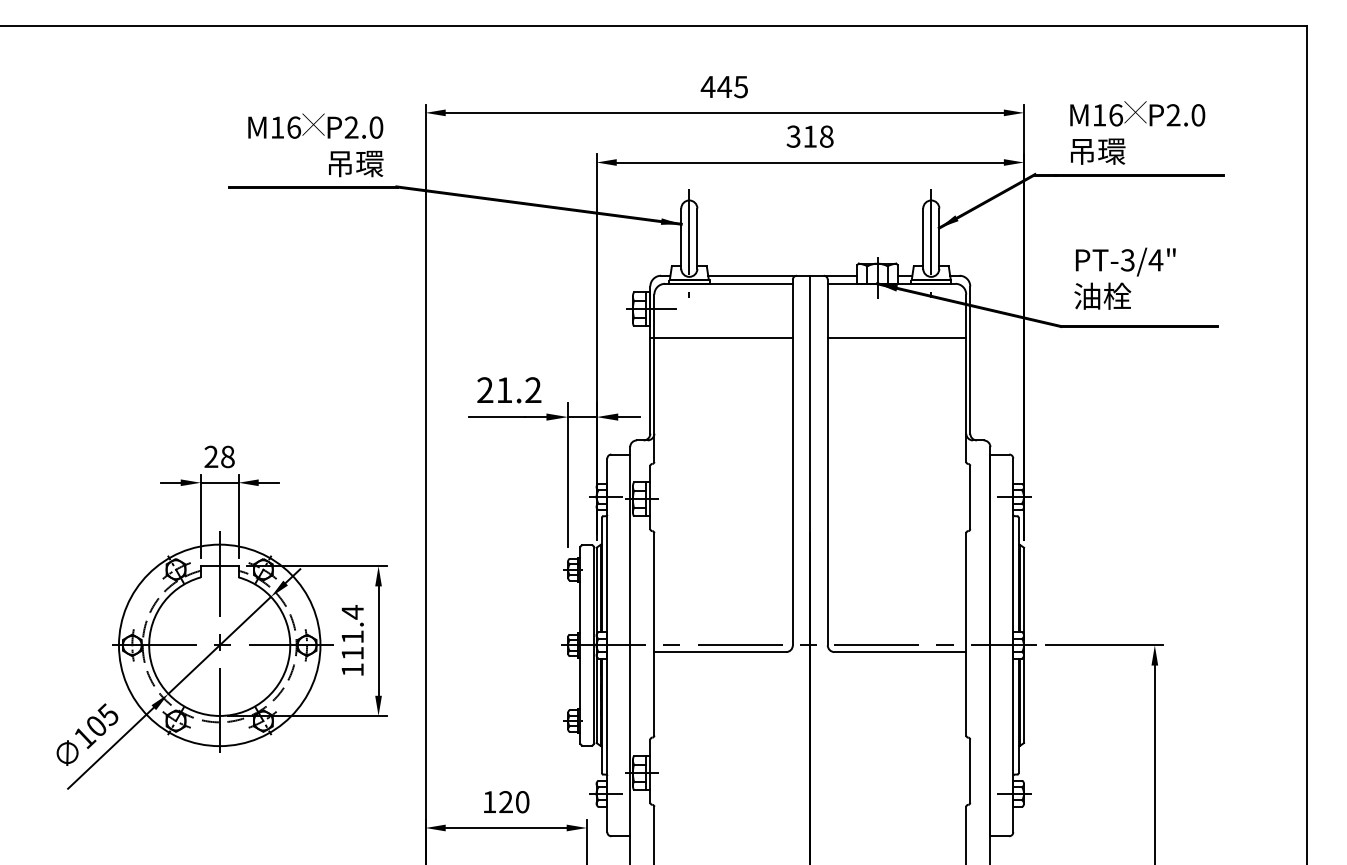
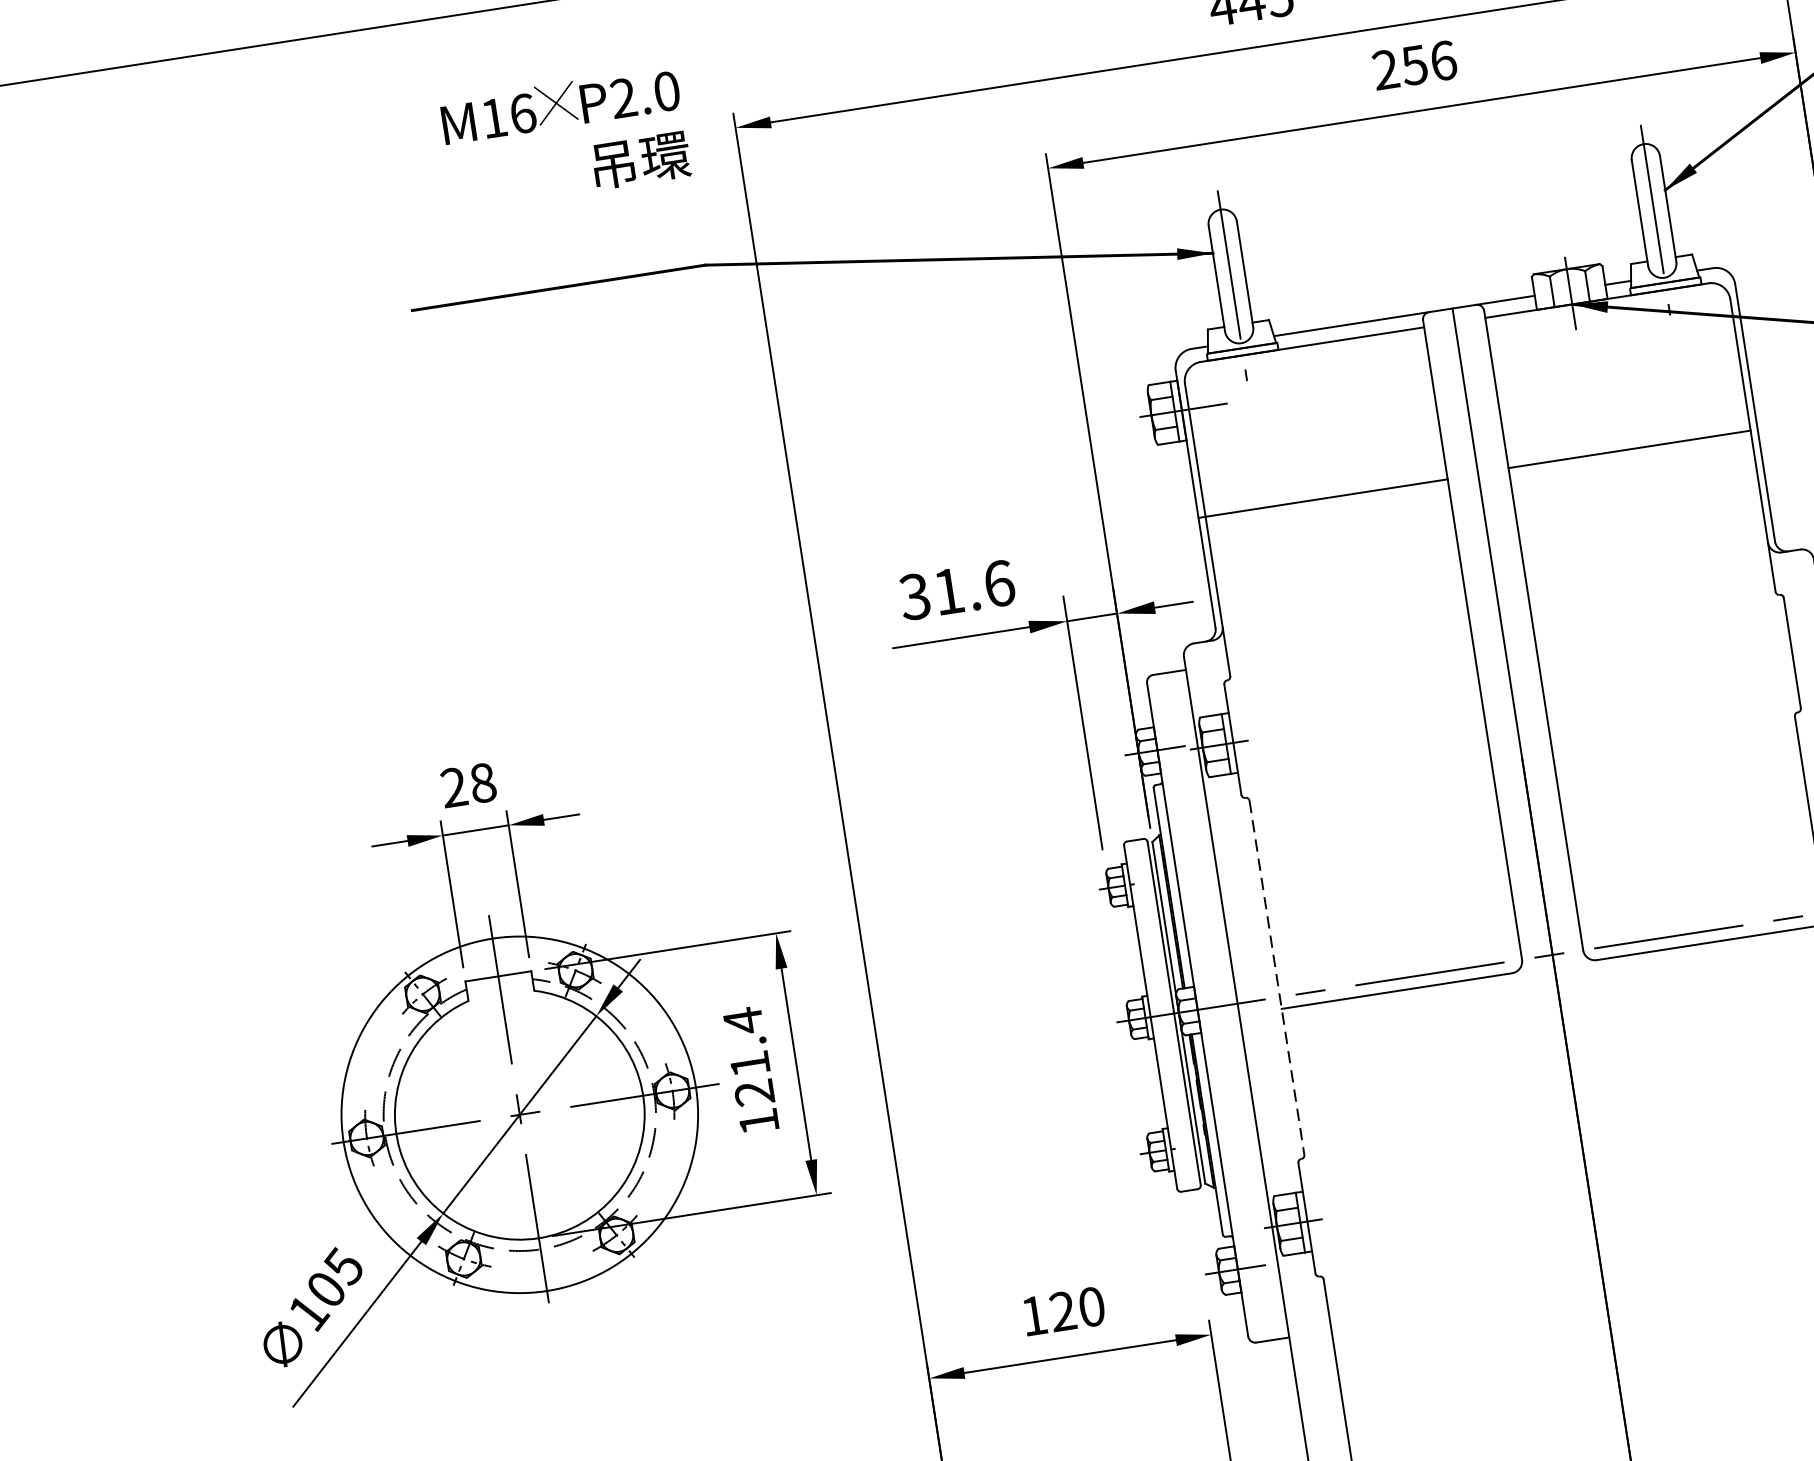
text: (809, 136) -> (1413, 65), 318 -> 256
text: (315, 145) -> (565, 139), moved
line: (721, 337) -> (1322, 498), moved
line: (896, 337) -> (1628, 449), moved
text: (509, 390) -> (957, 590), 21.2 -> 31.6
line: (654, 634) -> (1277, 978), solid -> dashed
text: (352, 653) -> (754, 1093), 111.4 -> 121.4

